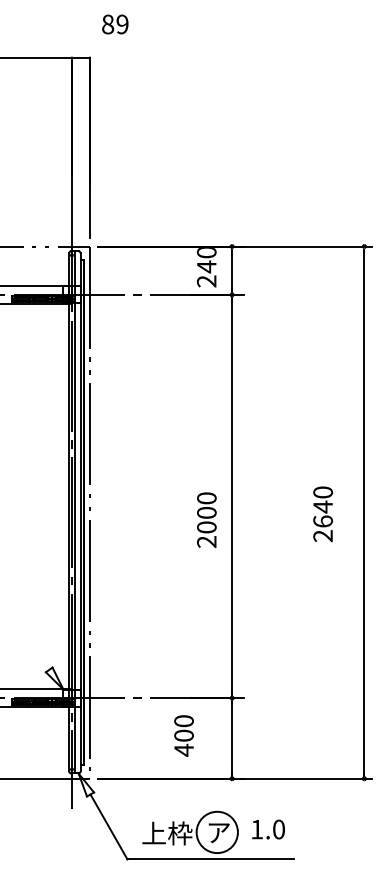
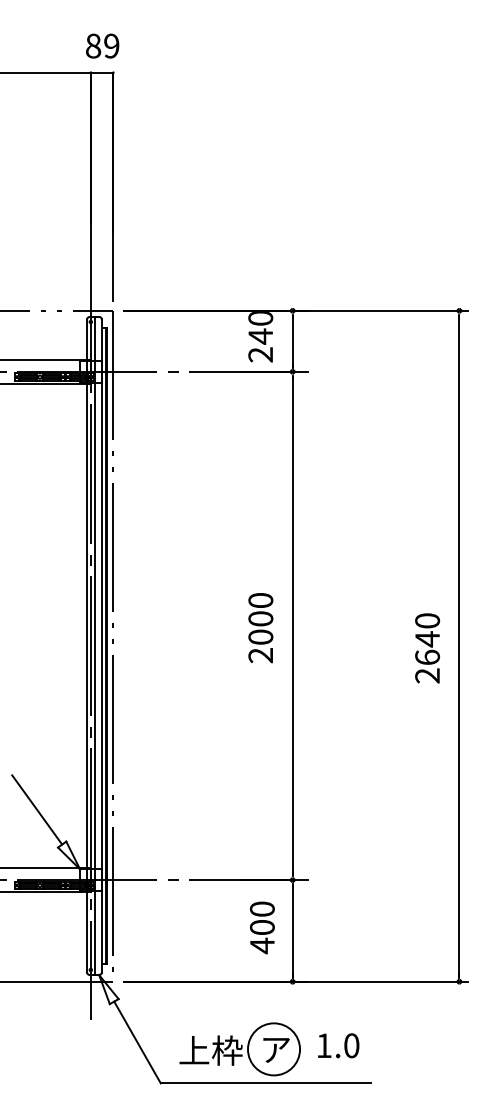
text: (115, 24) -> (102, 46), moved
text: (322, 514) -> (426, 648), moved
text: (206, 519) -> (260, 627), moved
line: (29, 642) -> (37, 809), added
text: (183, 735) -> (261, 927), moved

